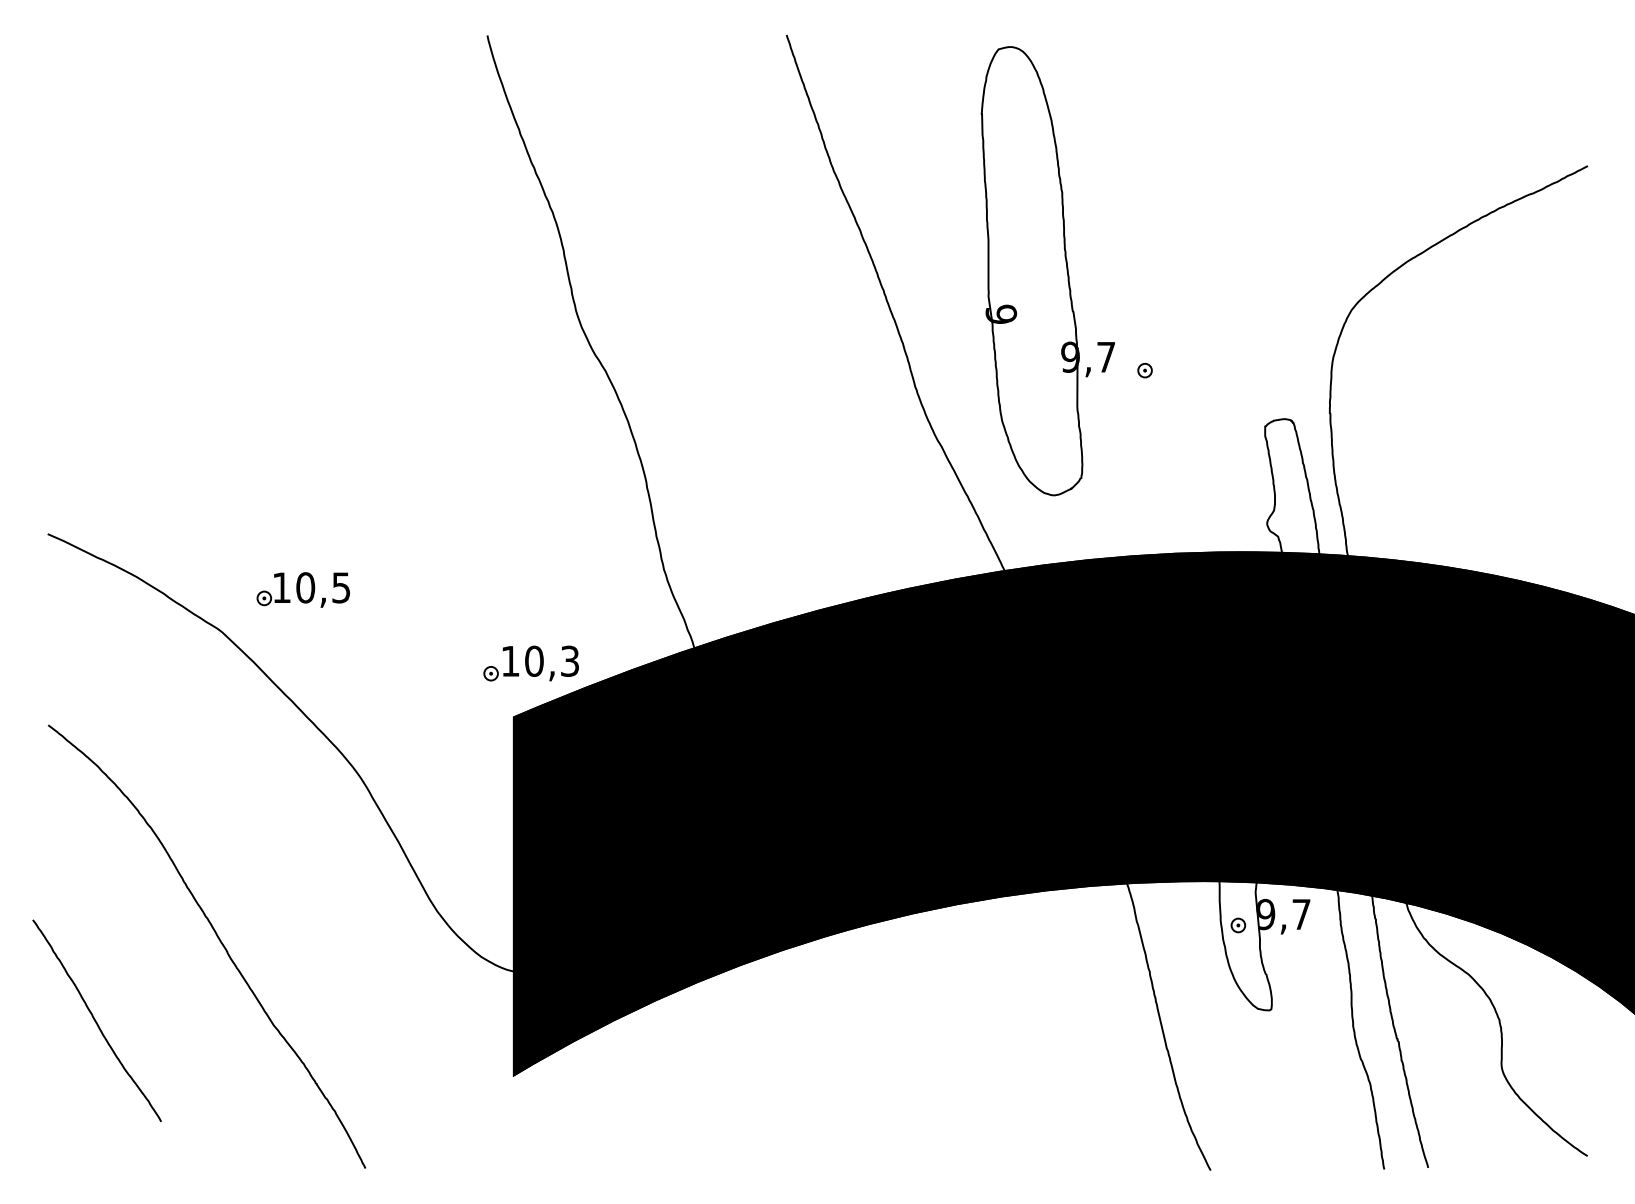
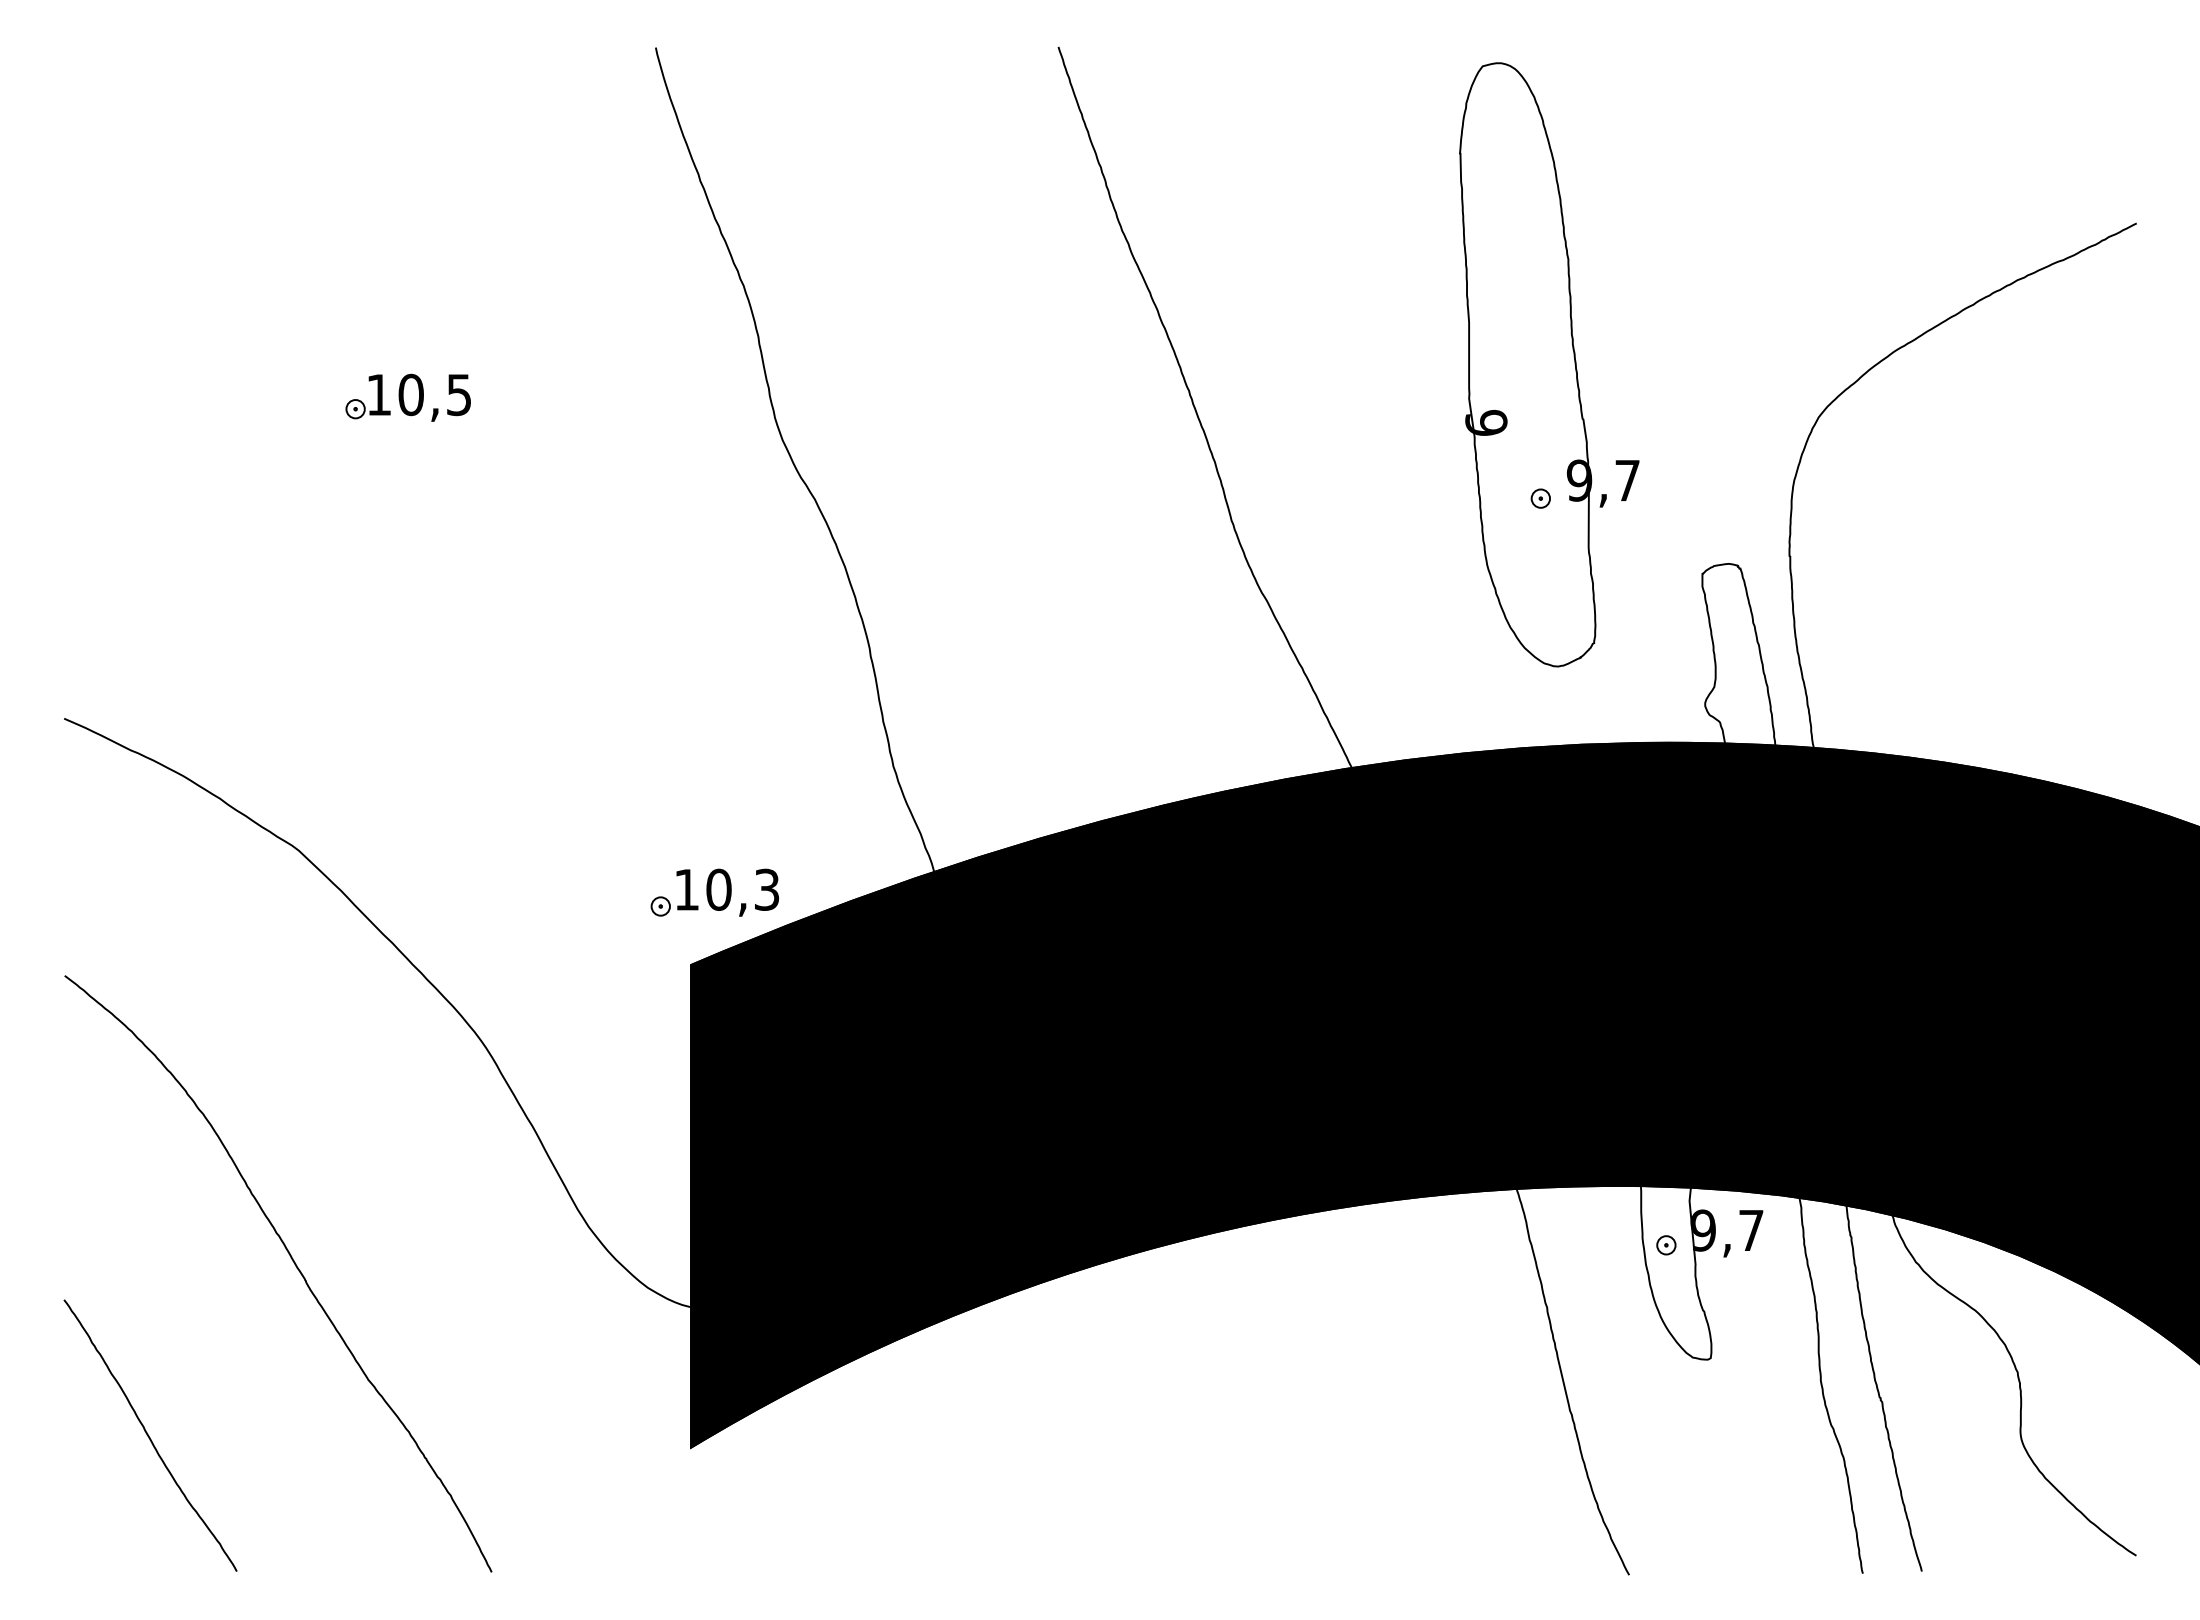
part: (1048, 270) -> (1549, 364), moved
part: (302, 589) -> (407, 397), moved
curve: (96, 1020) -> (149, 1435), moved

